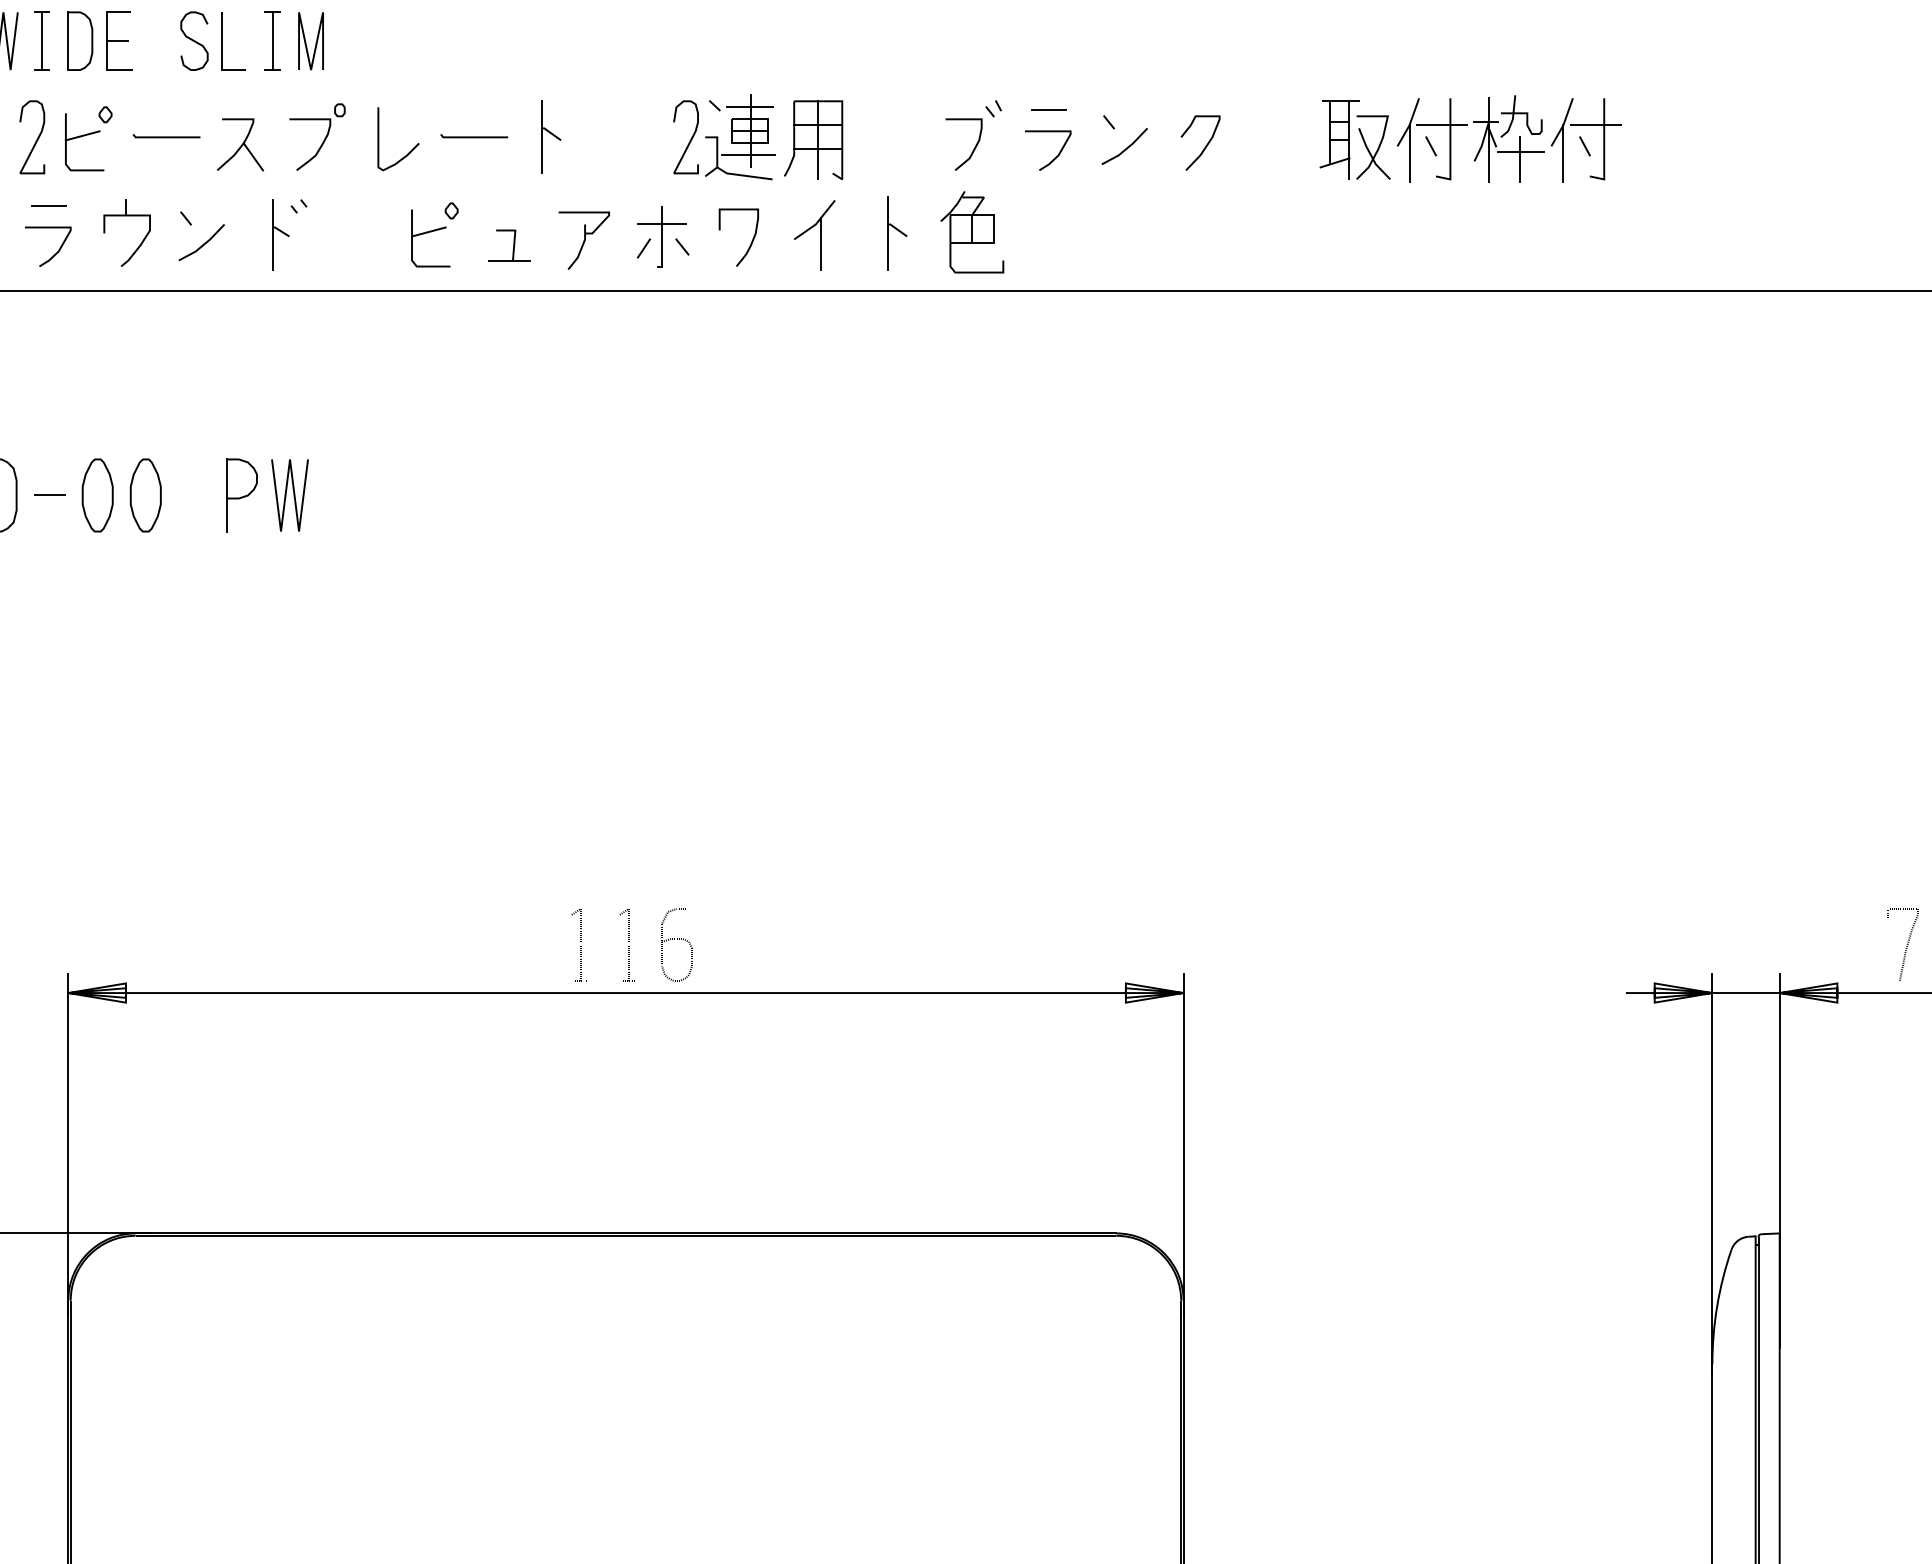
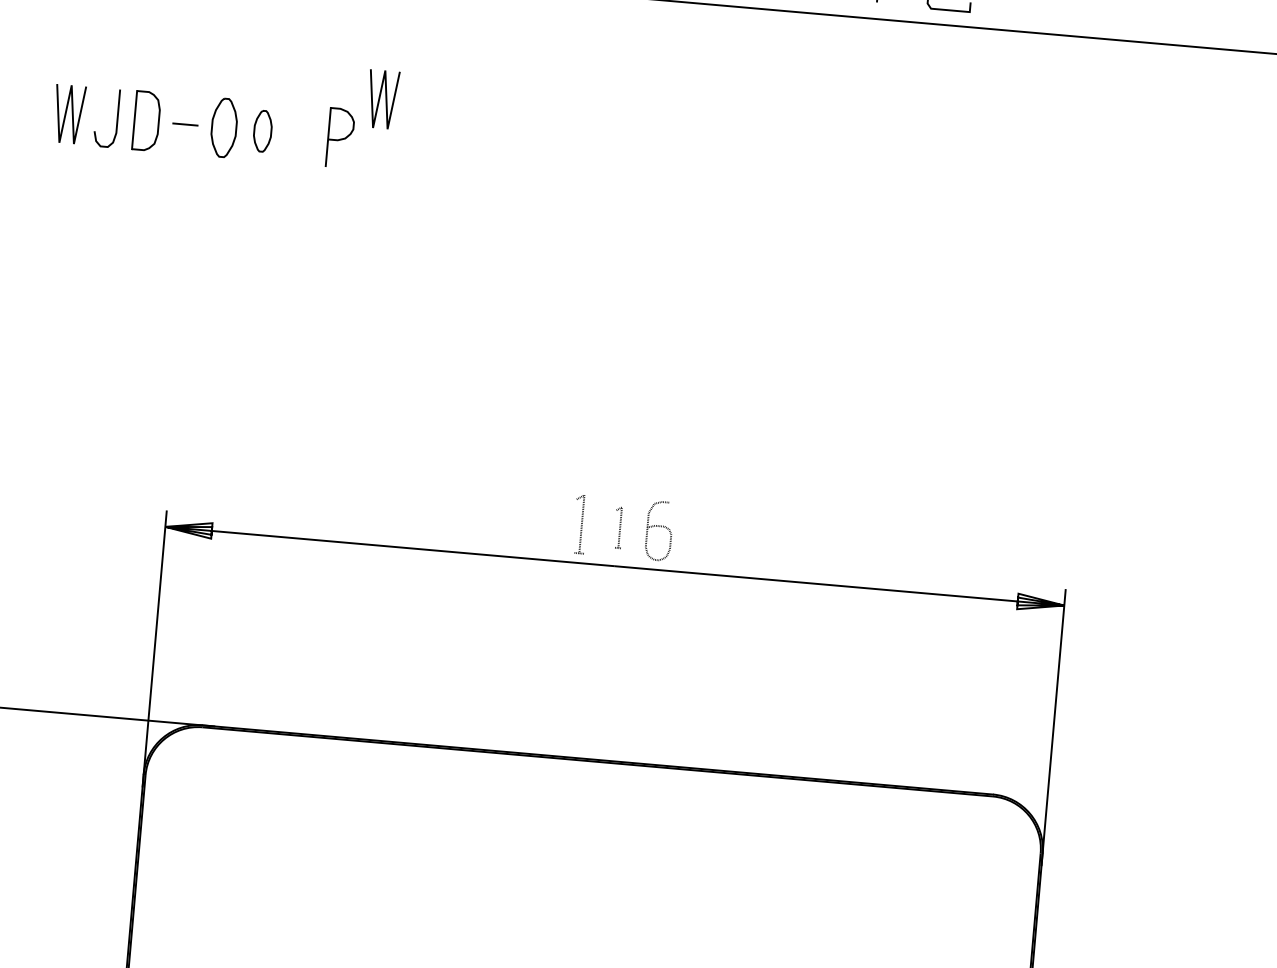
part: (145, 495) -> (262, 131), size x0.7
line: (286, 495) -> (379, 99), moved
part: (626, 945) -> (618, 527), size x0.7

